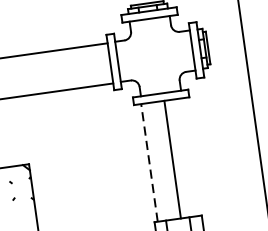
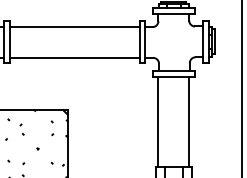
line: (173, 159) -> (189, 121), moved
line: (149, 162) -> (158, 121), dashed -> solid

